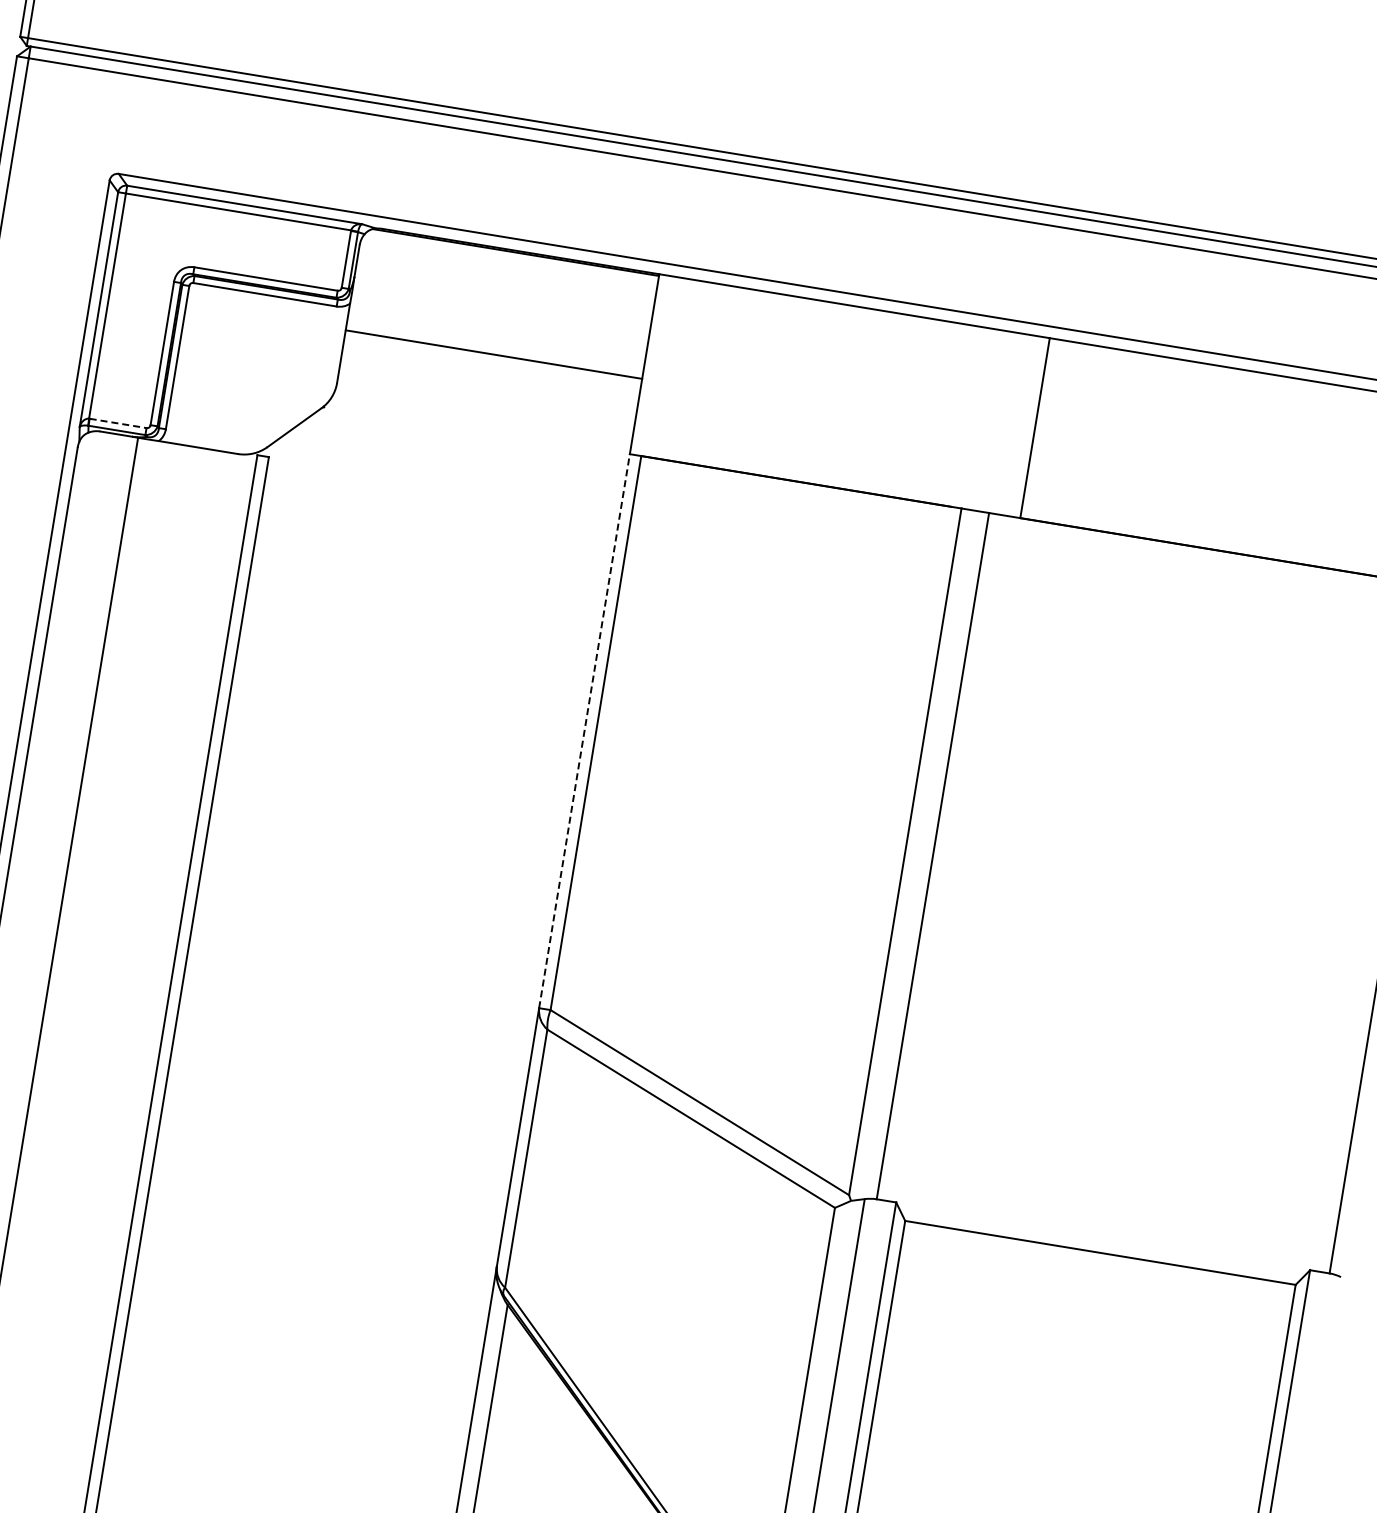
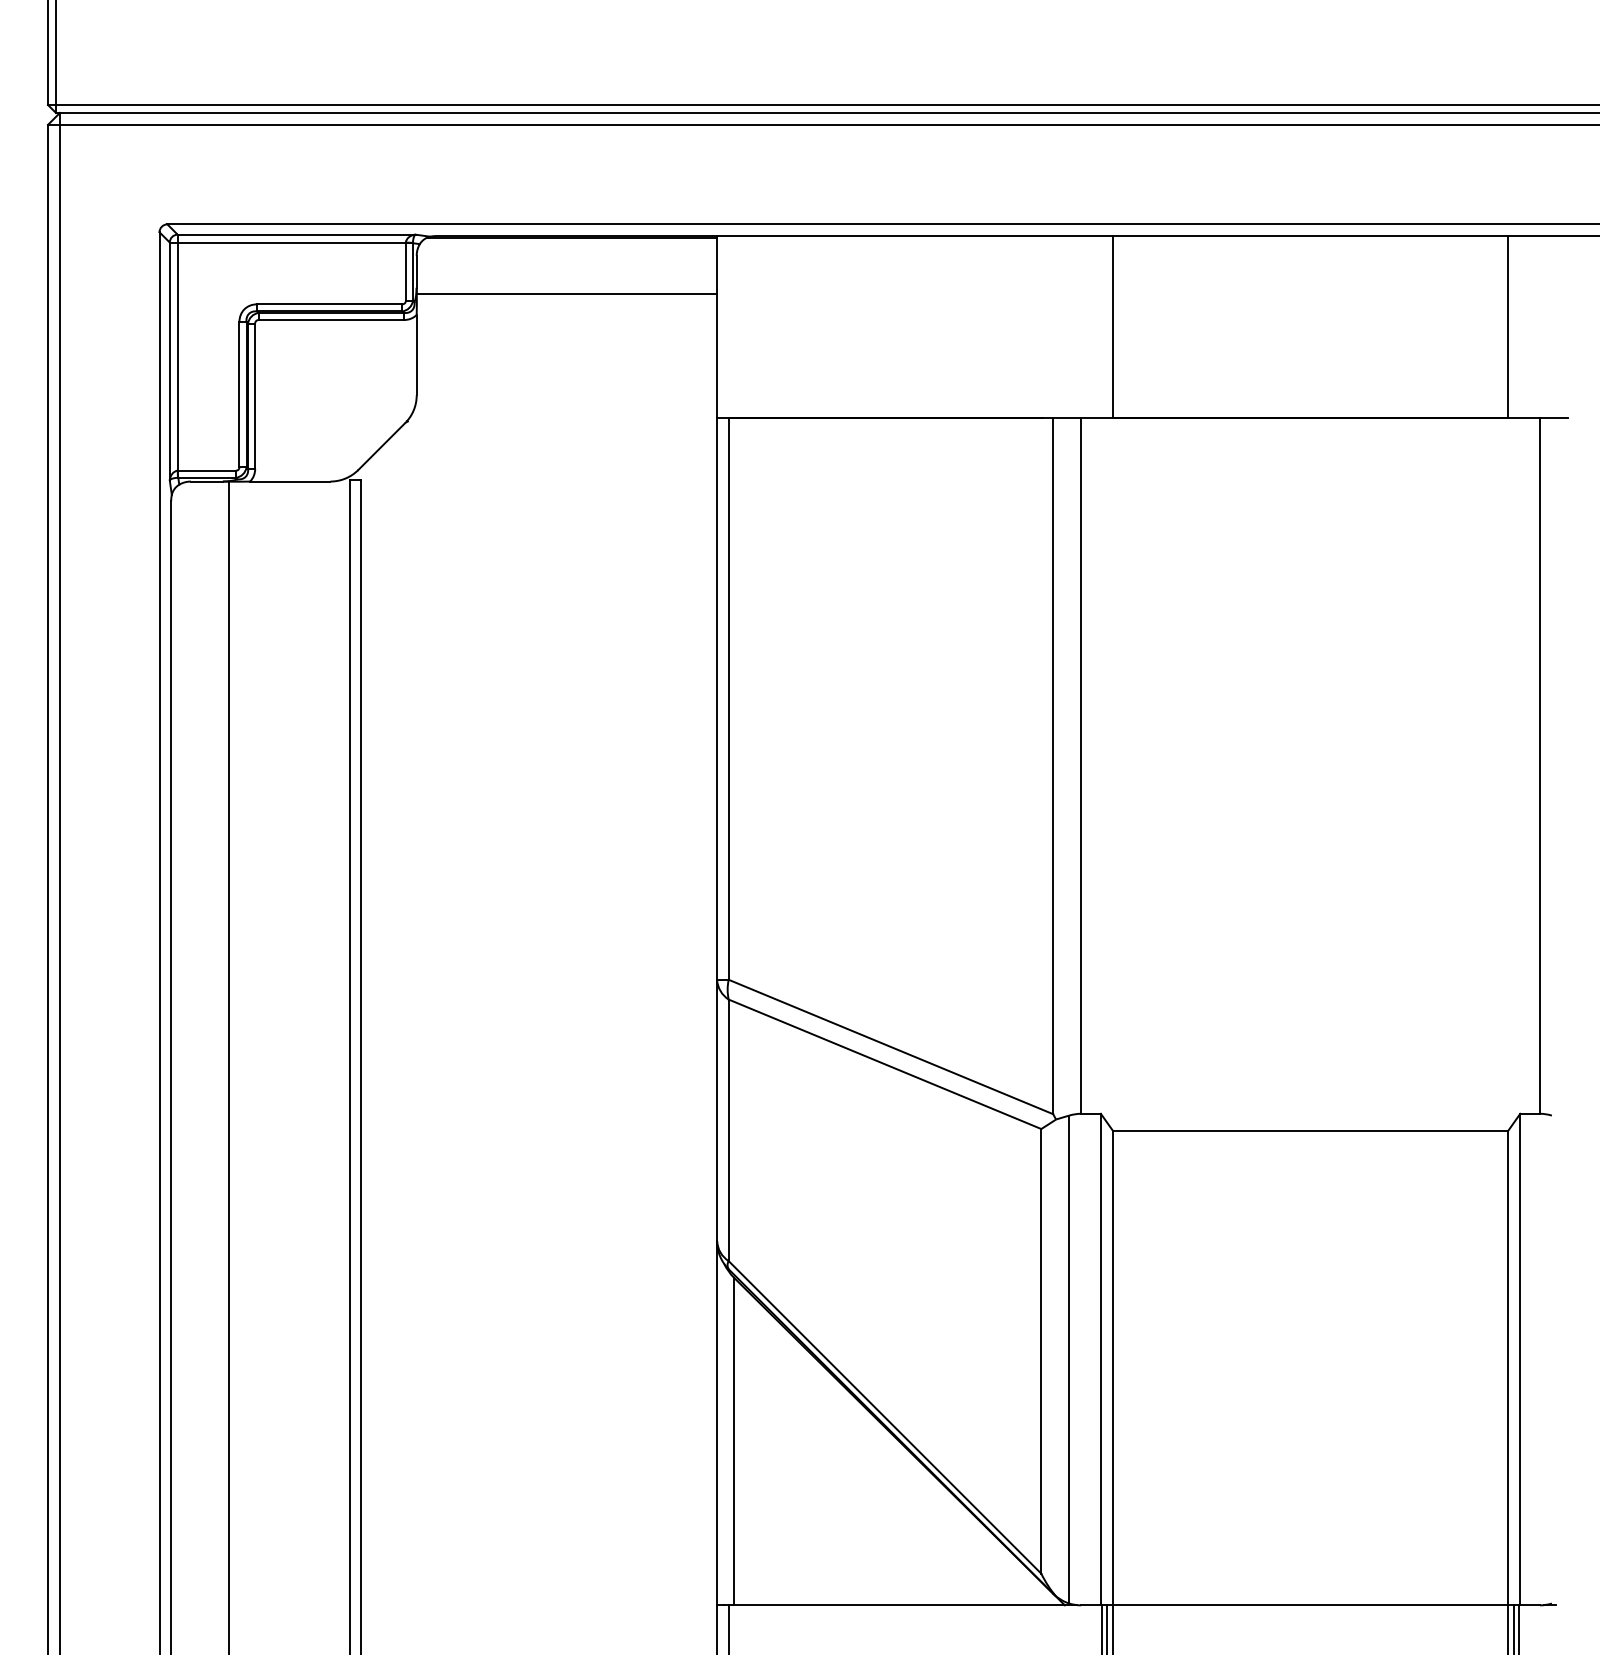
line: (493, 354) -> (566, 294), moved
line: (118, 423) -> (207, 470), dashed -> solid
line: (584, 731) -> (717, 699), dashed -> solid

